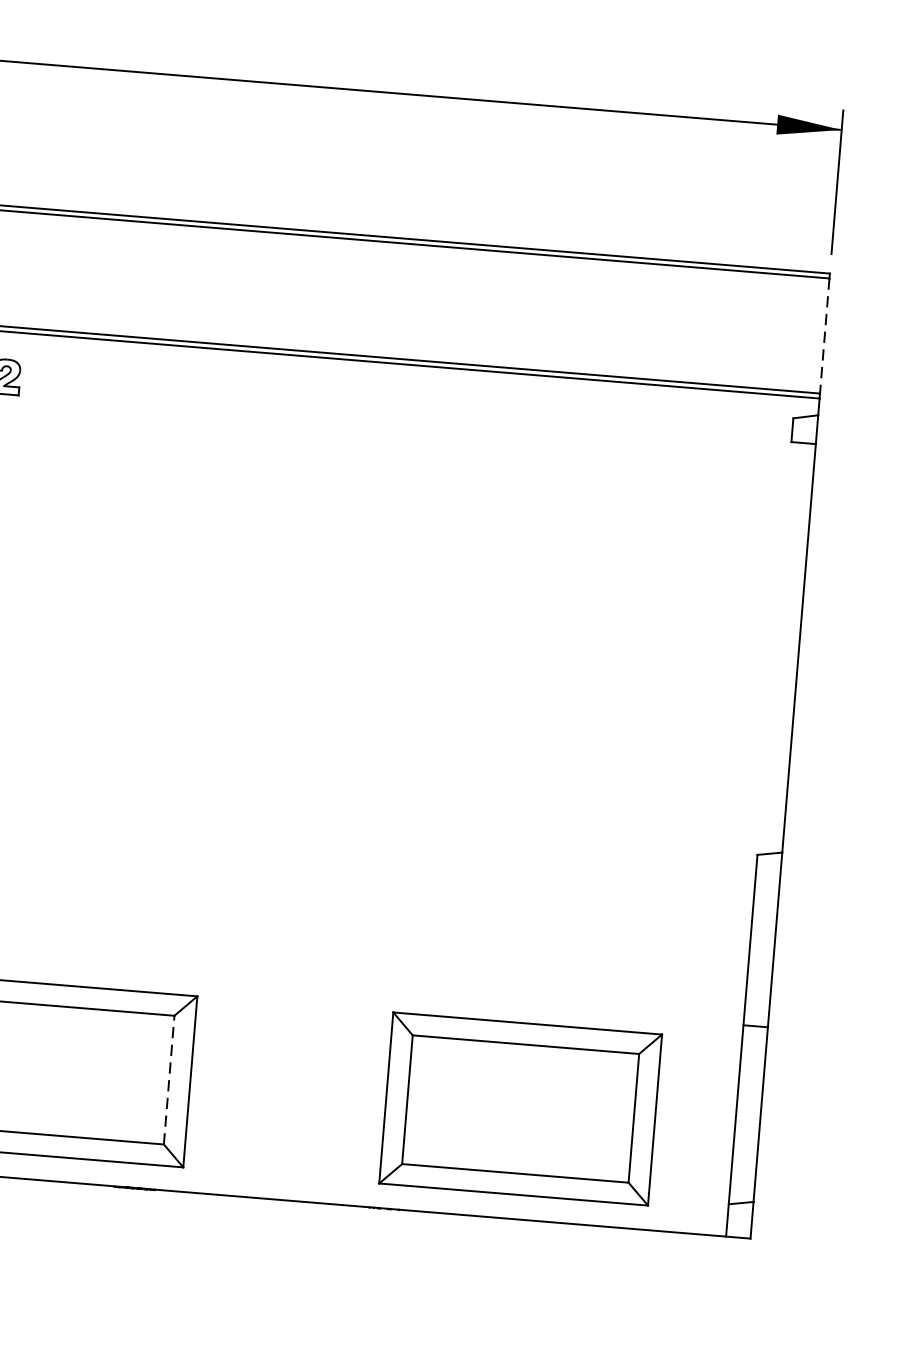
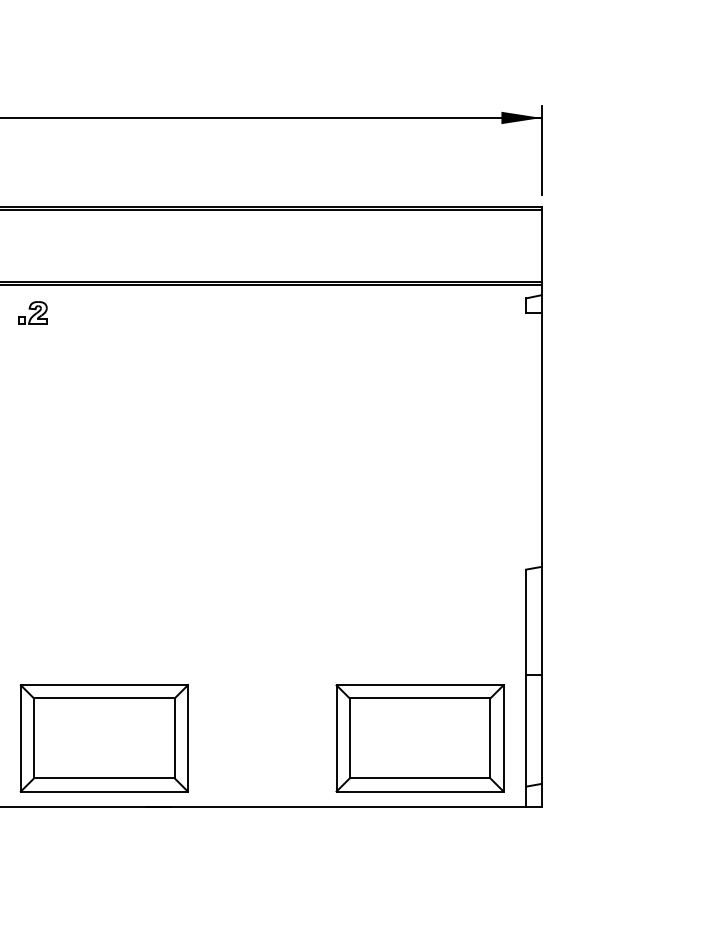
line: (824, 335) -> (541, 245), dashed -> solid
line: (168, 1080) -> (174, 738), dashed -> solid
part: (519, 1109) -> (419, 738), moved

